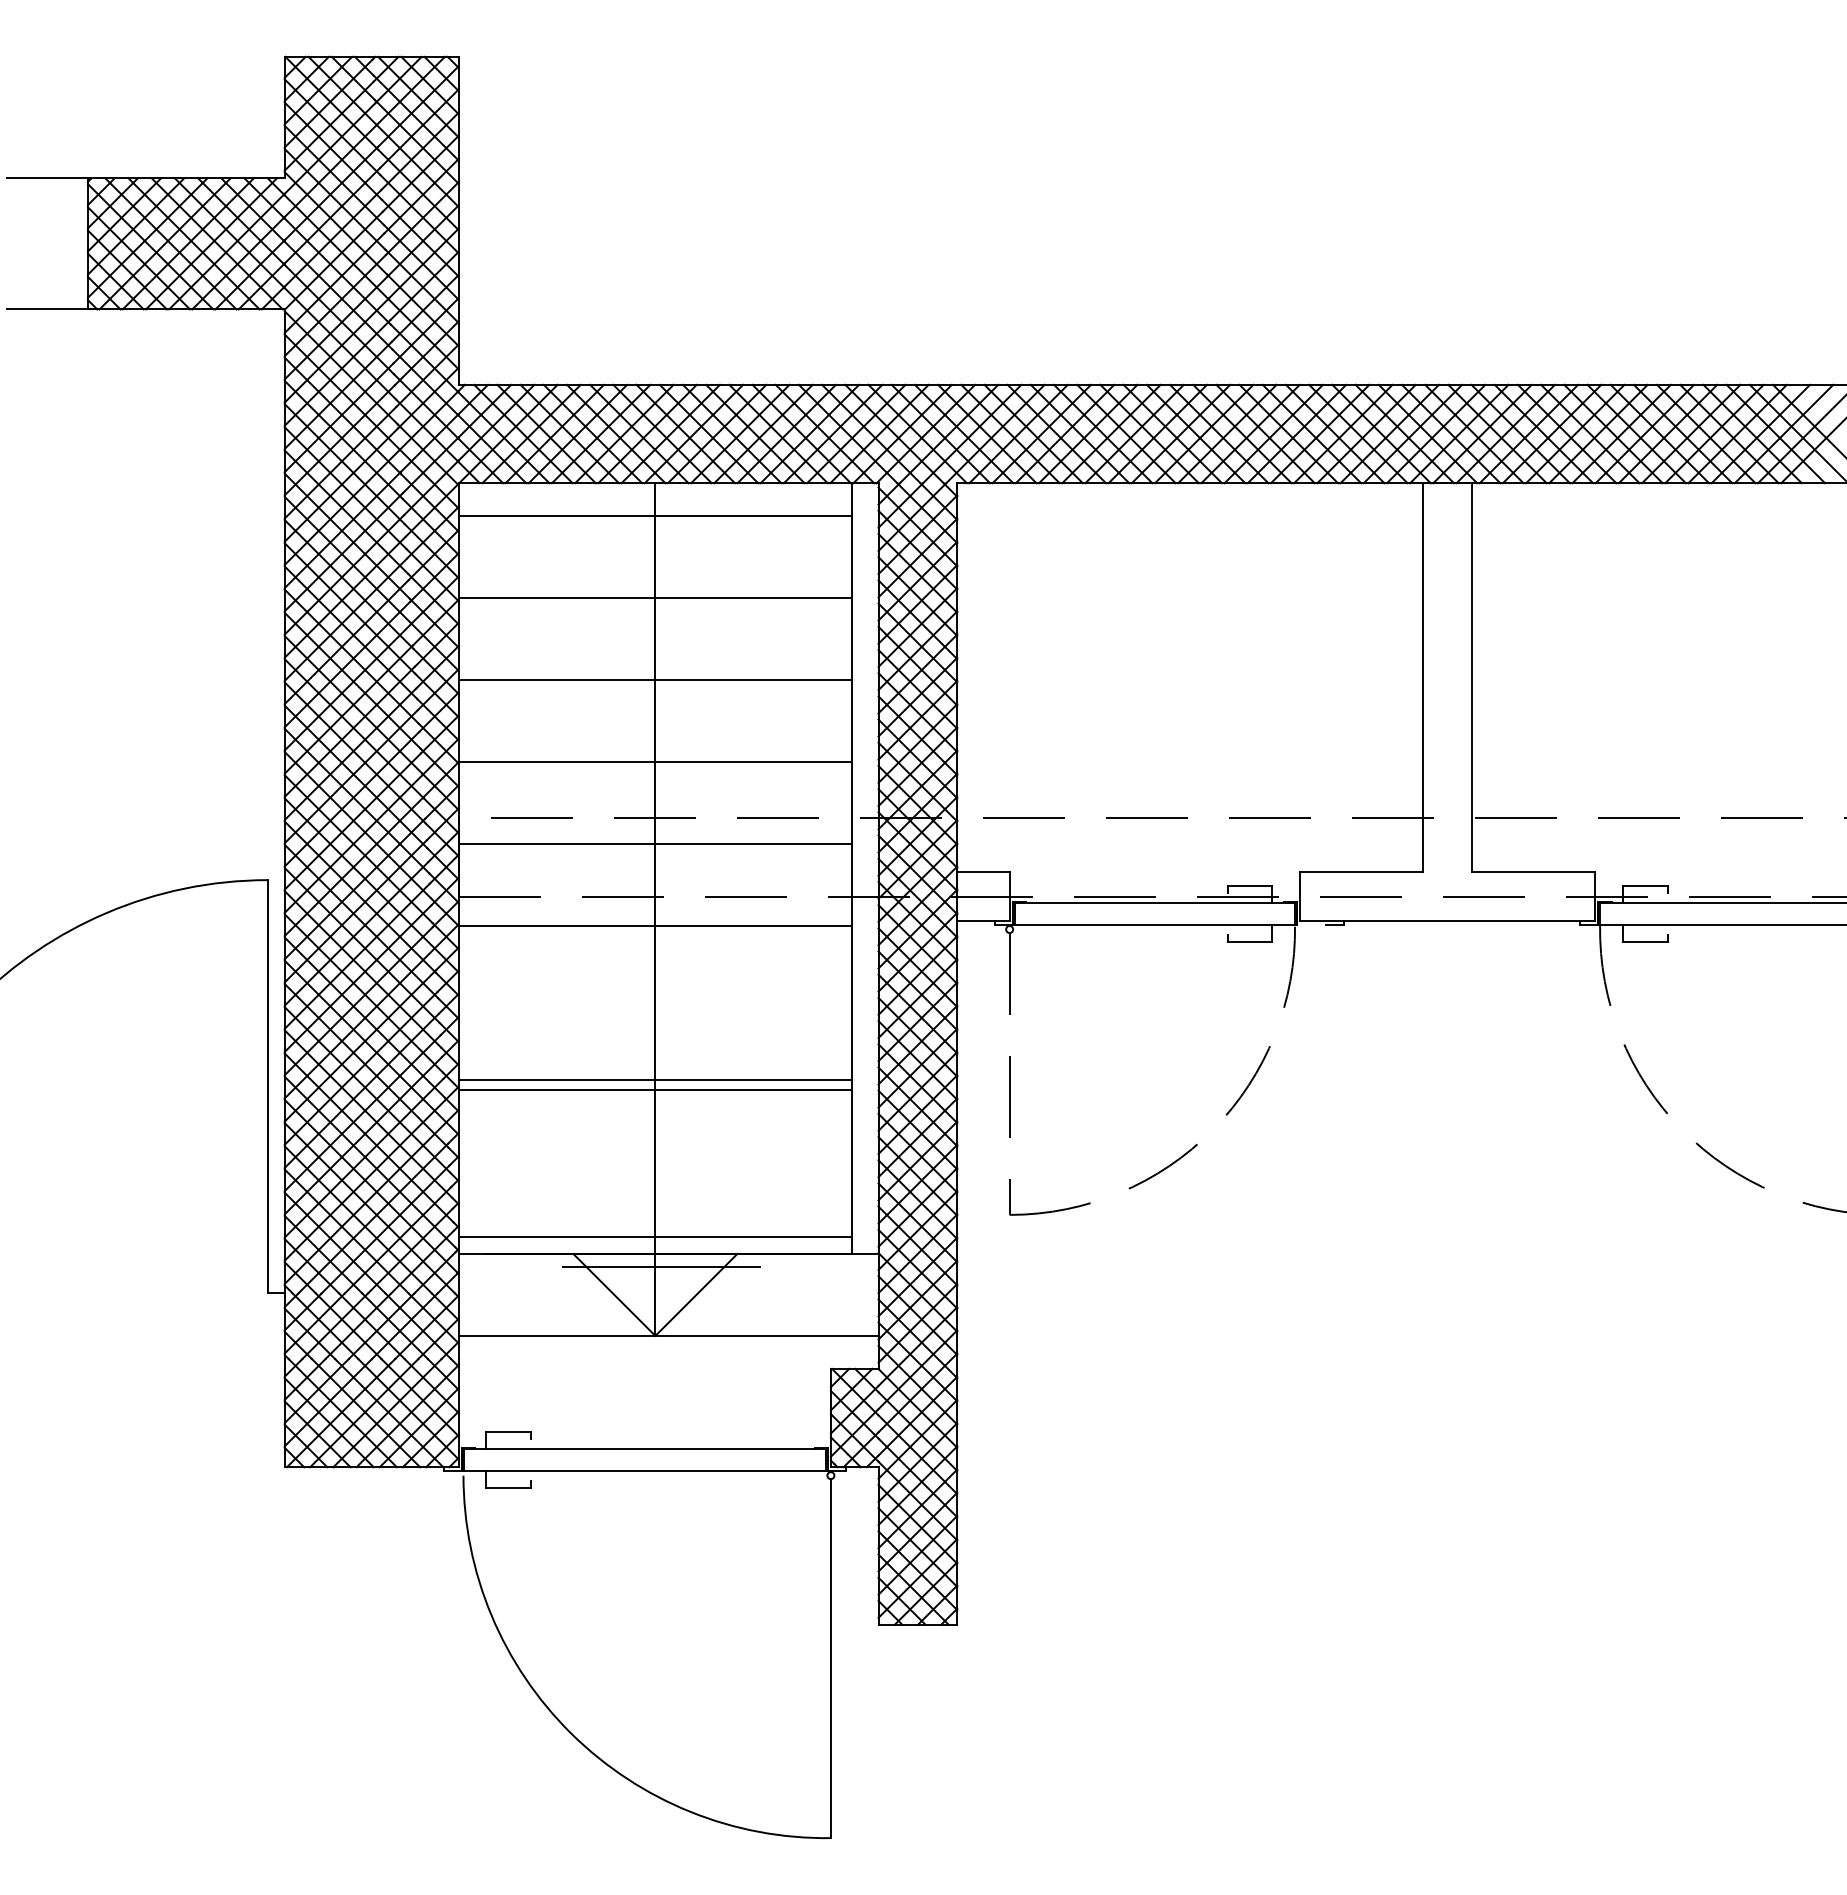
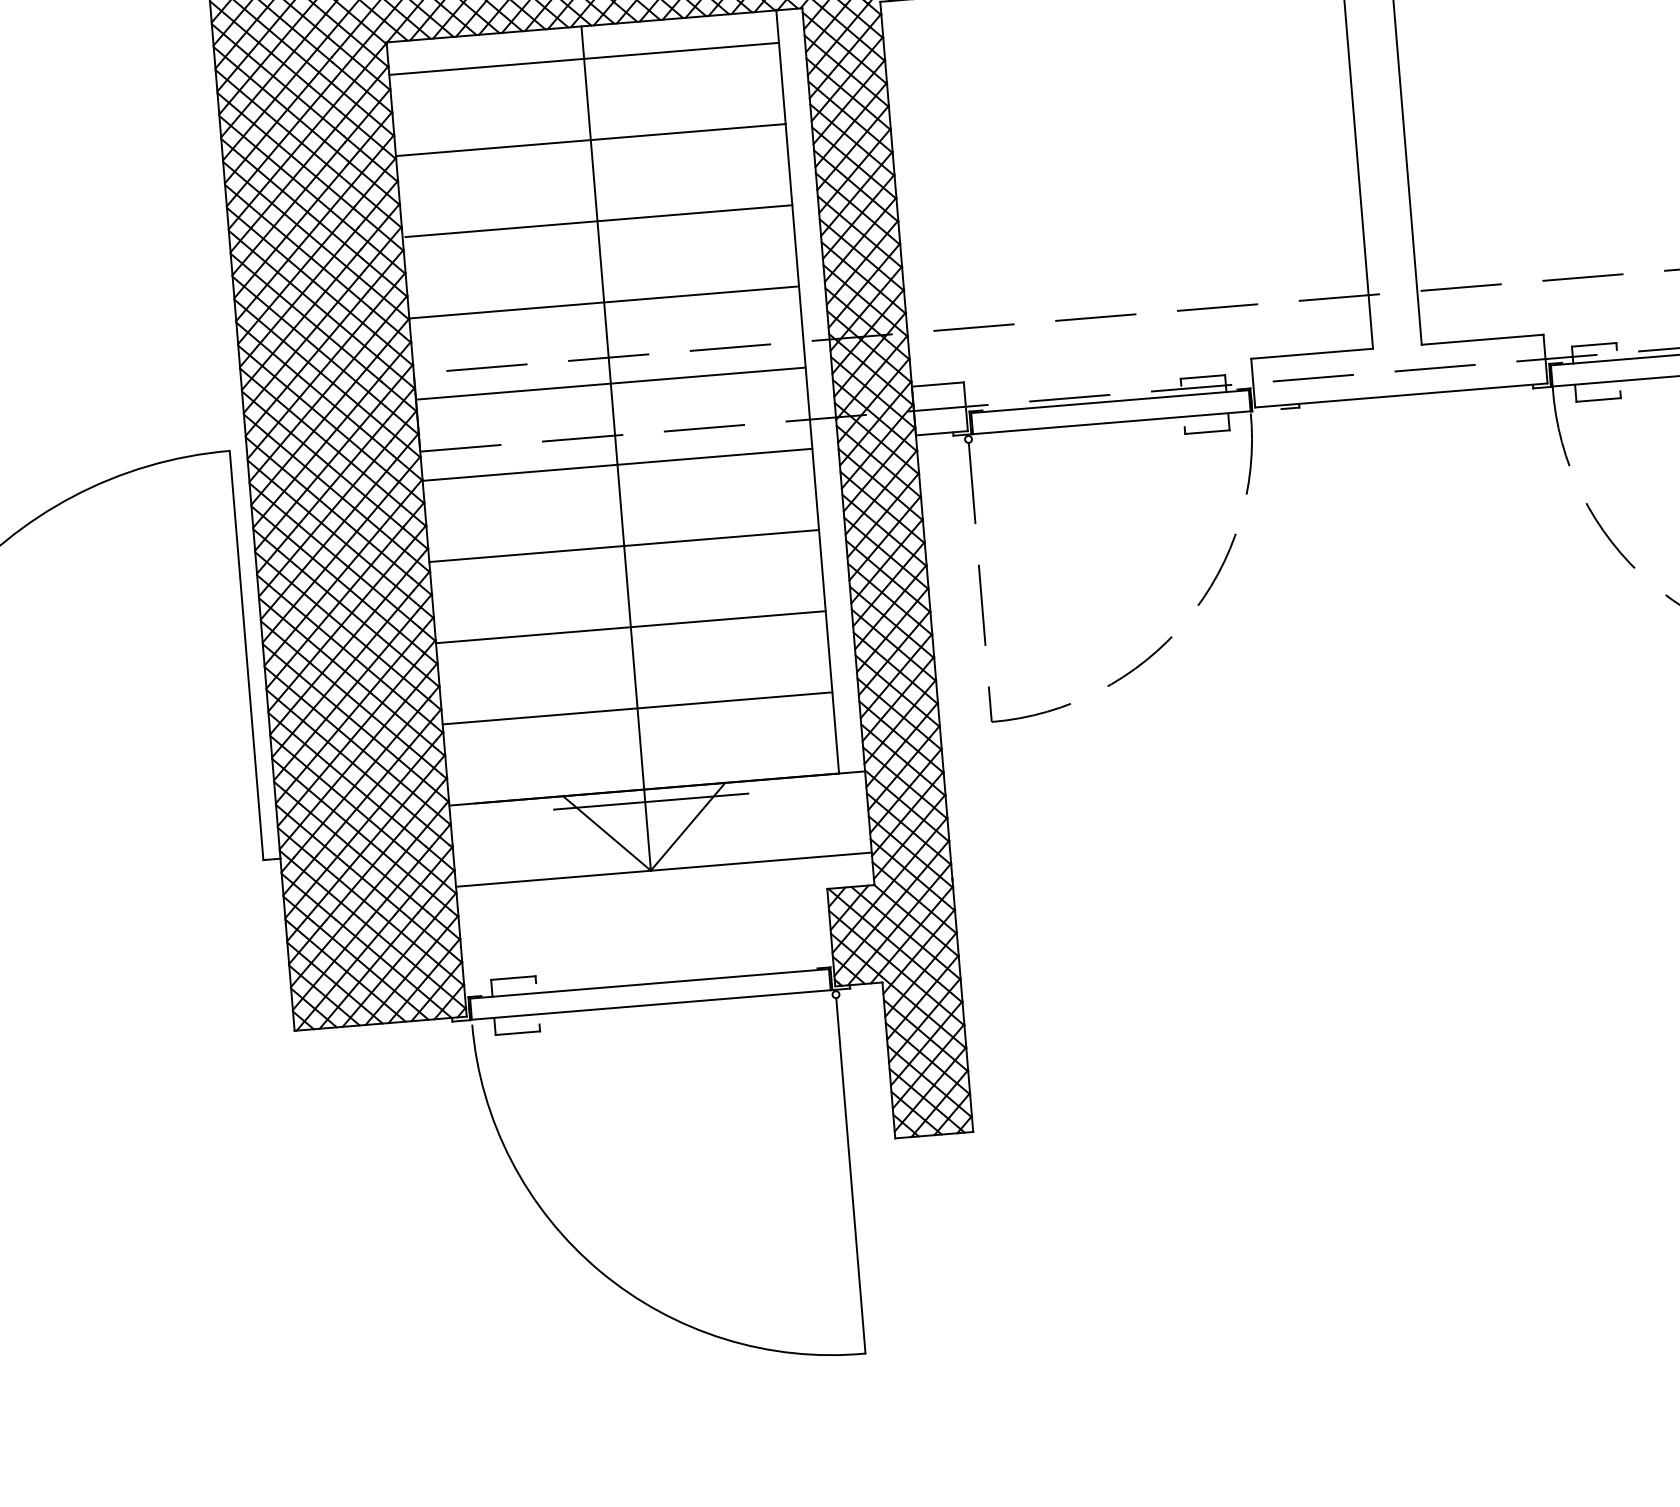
line: (654, 1080) -> (623, 546), moved
line: (655, 1237) -> (637, 708), moved

